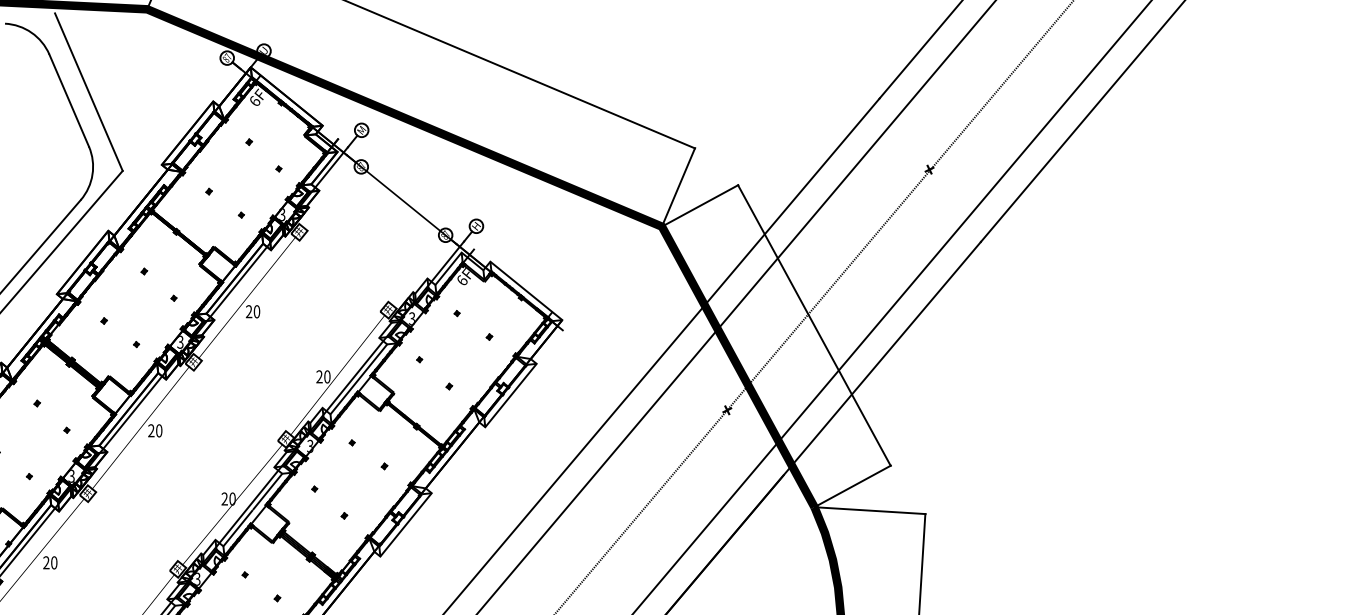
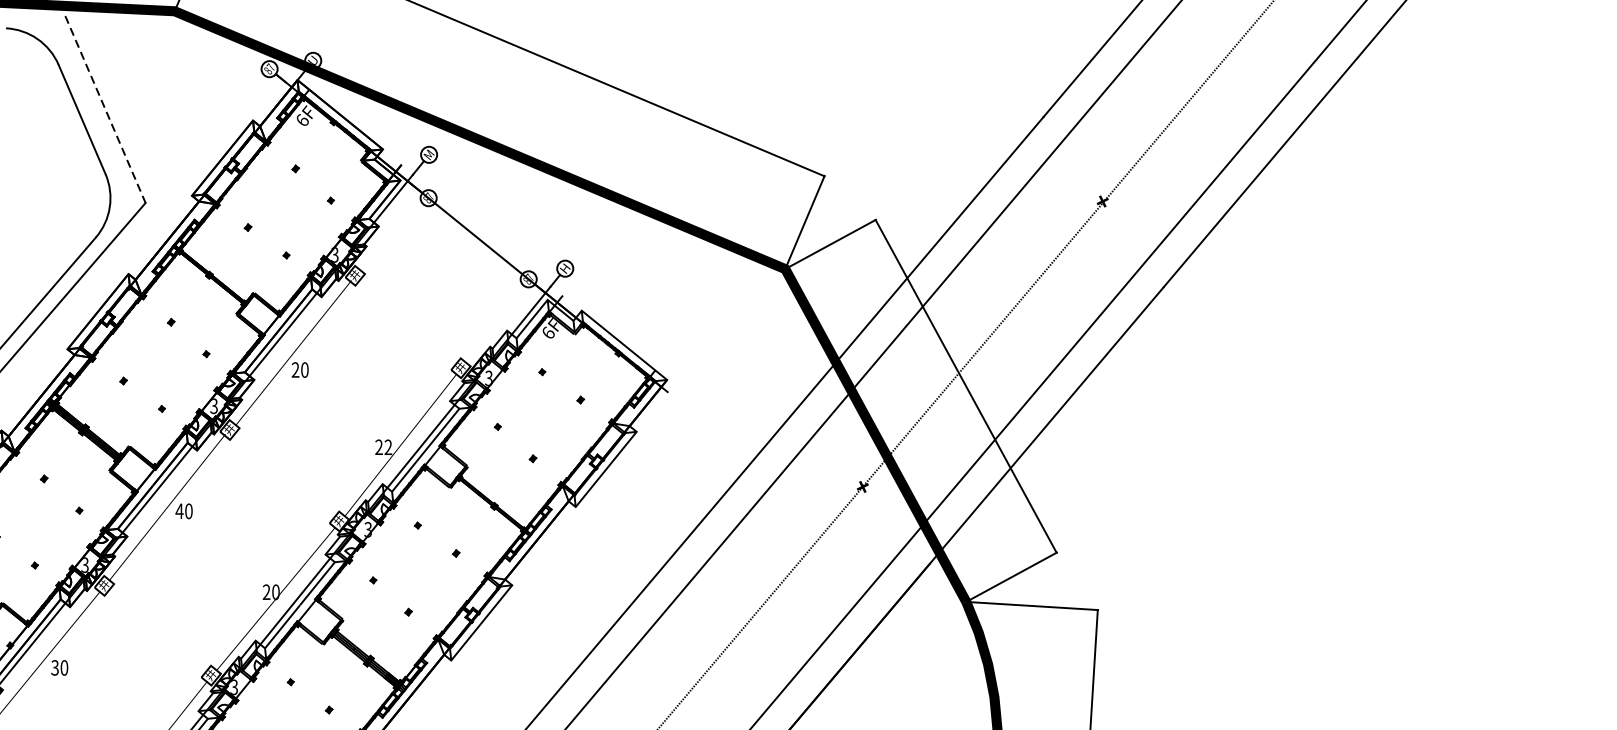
line: (88, 92) -> (105, 109), solid -> dashed
text: (327, 376) -> (388, 446), 20 -> 22
text: (150, 430) -> (178, 510), 20 -> 40
text: (46, 563) -> (55, 668), 20 -> 30

